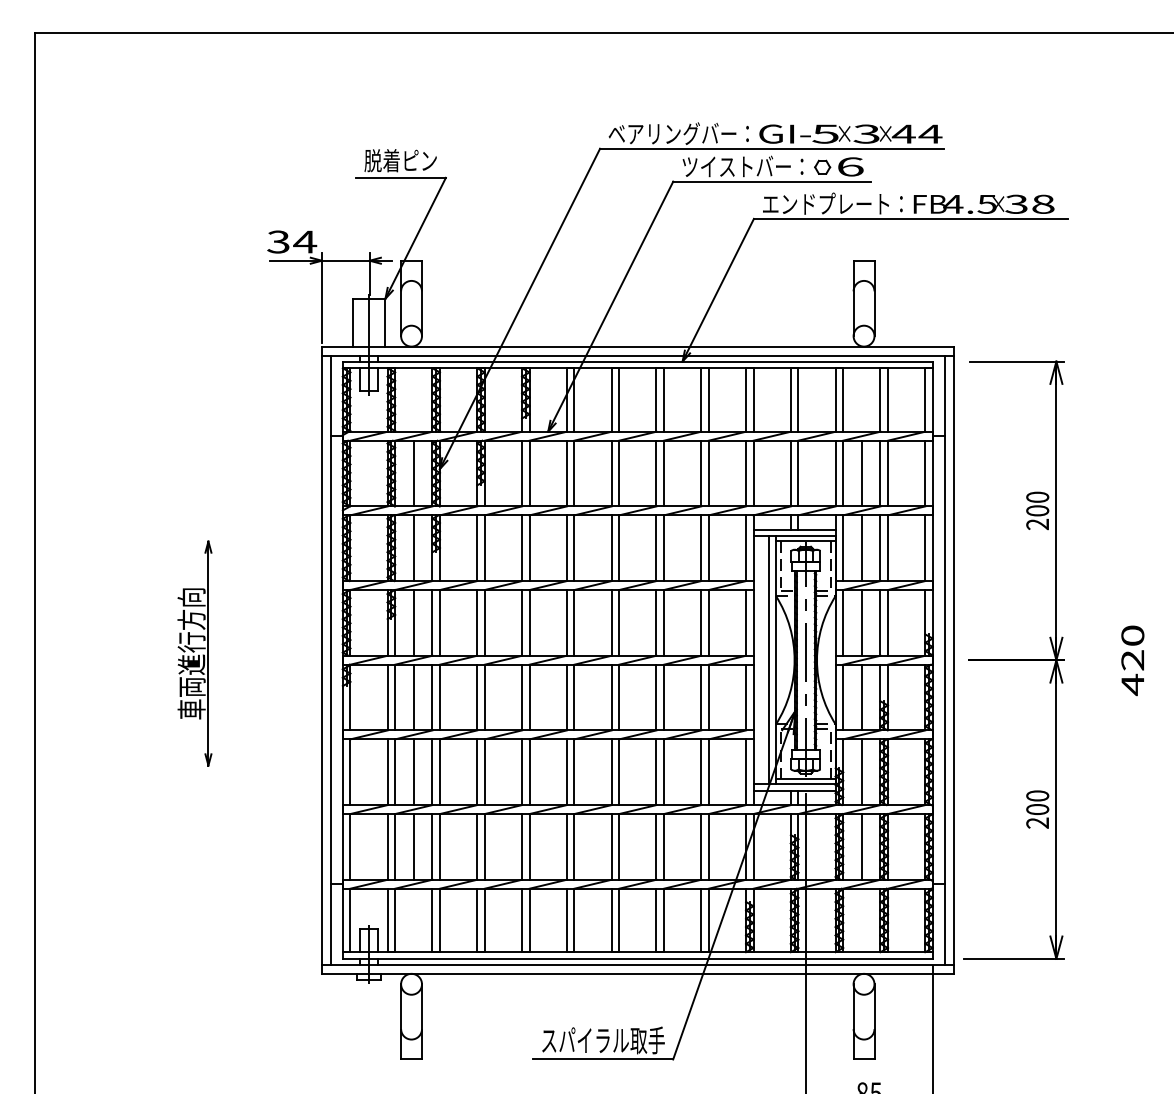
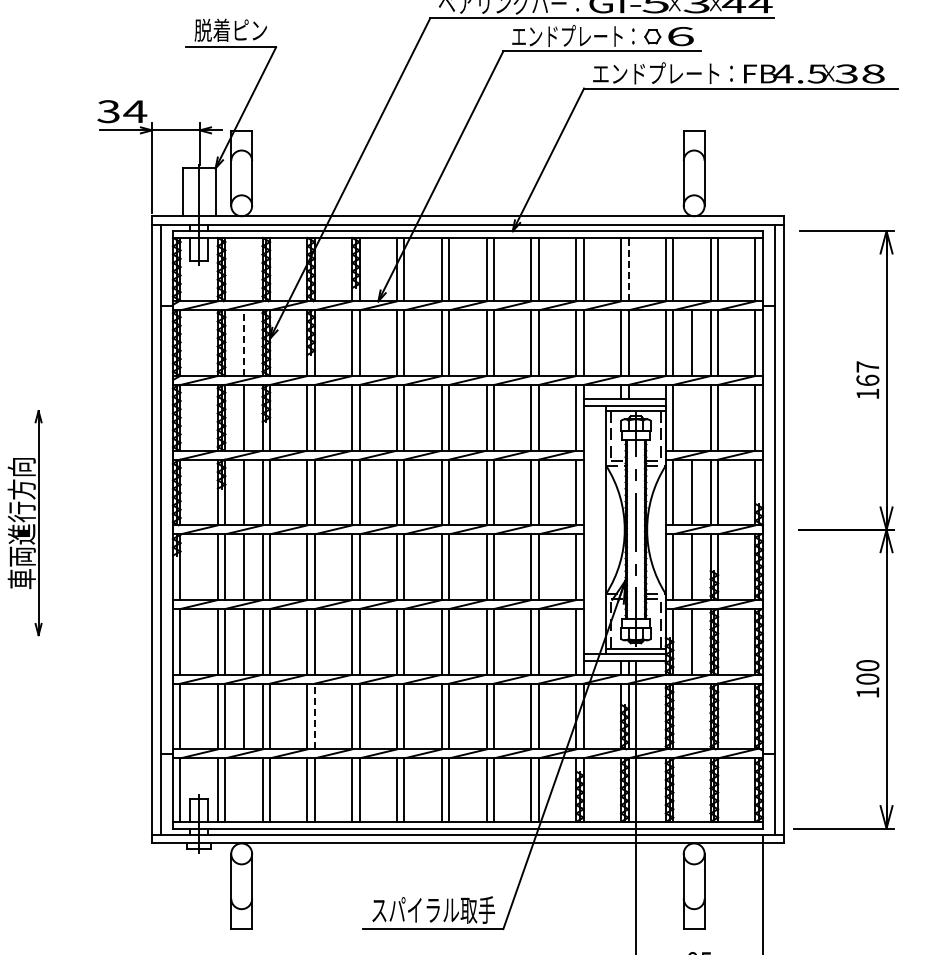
text: (743, 166) -> (573, 36), ツイストバー： -> エンドプレート：
line: (798, 400) -> (628, 270), solid -> dashed
line: (413, 473) -> (243, 343), solid -> dashed
text: (1037, 510) -> (867, 380), 200 -> 167
line: (861, 548) -> (691, 418), removed
line: (769, 660) -> (599, 530), removed
text: (1037, 822) -> (867, 692), 200 -> 100
line: (484, 846) -> (314, 716), solid -> dashed
line: (861, 846) -> (691, 716), removed

